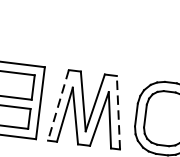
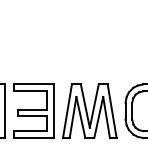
line: (58, 105) -> (67, 111), dashed -> solid
line: (119, 111) -> (112, 110), dashed -> solid

